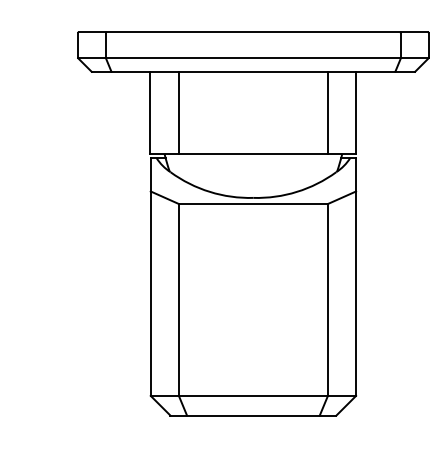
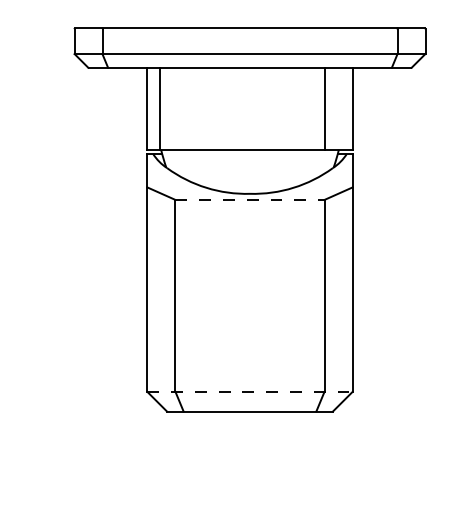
line: (178, 112) -> (160, 108), moved
line: (253, 203) -> (250, 199), solid -> dashed
line: (253, 395) -> (250, 391), solid -> dashed

